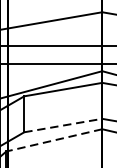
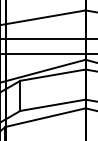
line: (63, 125) -> (53, 105), dashed -> solid
line: (54, 140) -> (45, 117), dashed -> solid

